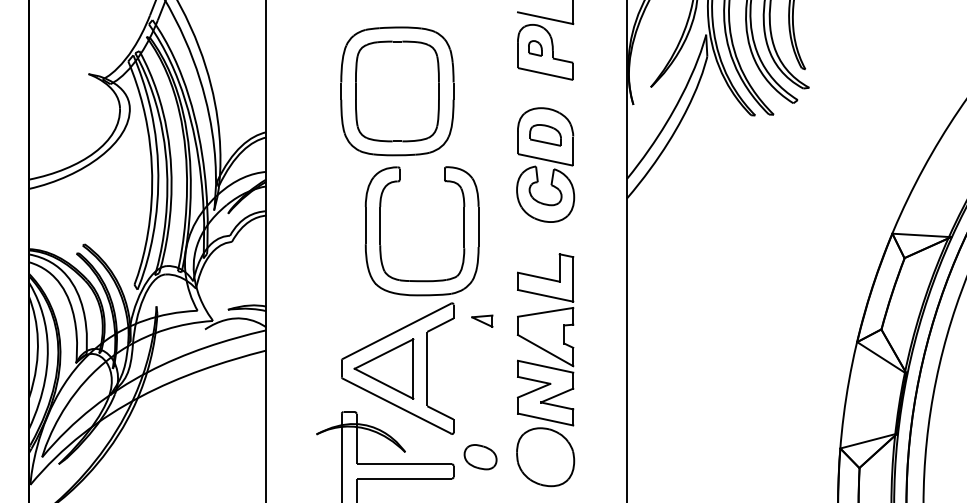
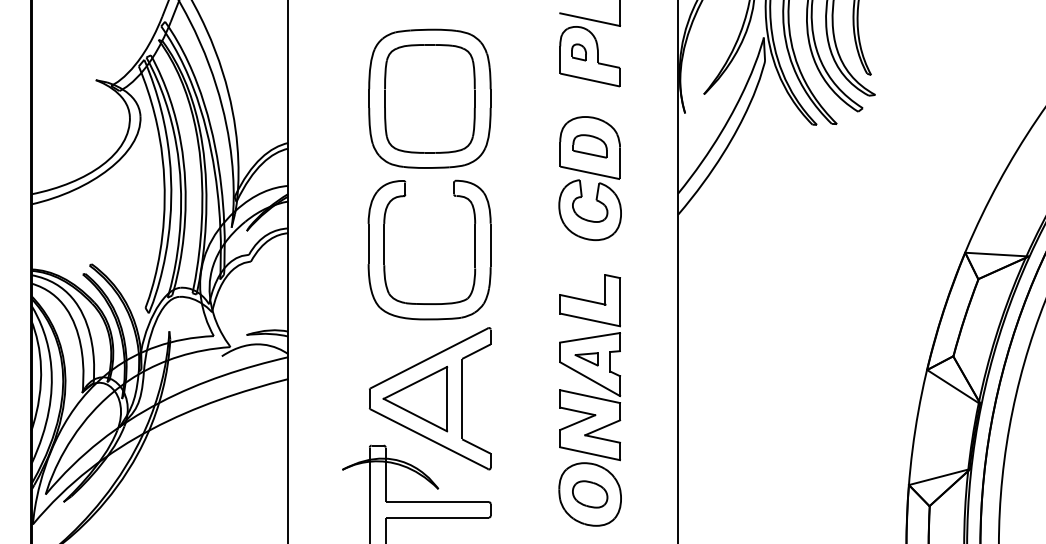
part: (380, 231) -> (384, 250), moved
part: (482, 320) -> (586, 358), moved
part: (480, 457) -> (590, 494), moved

